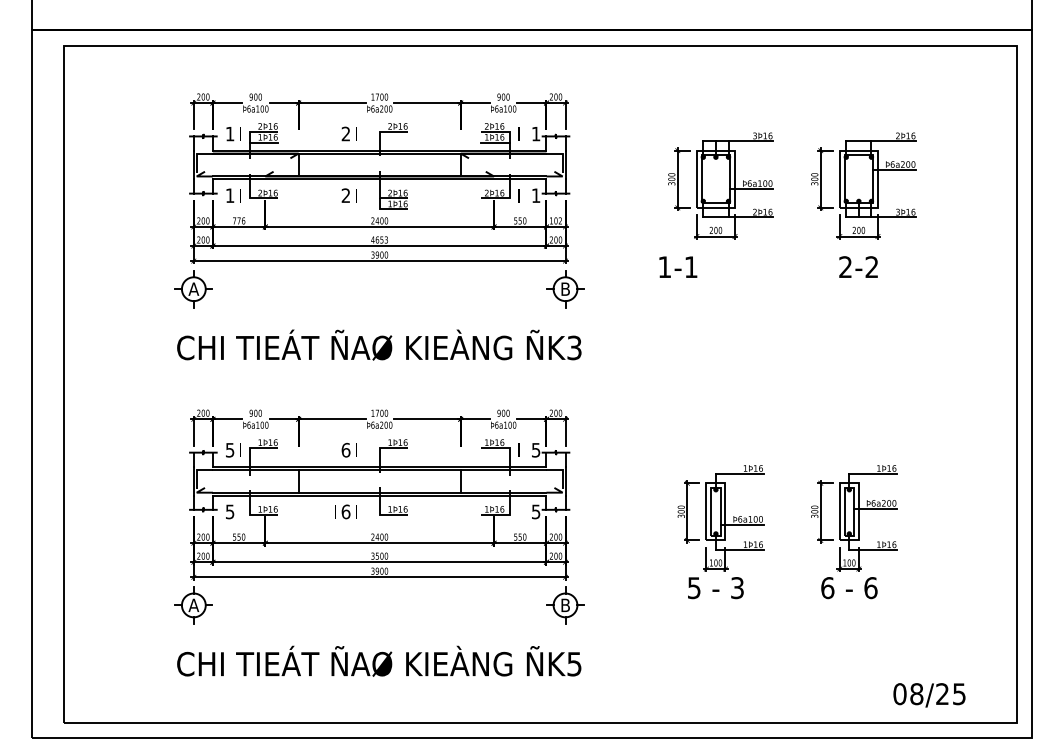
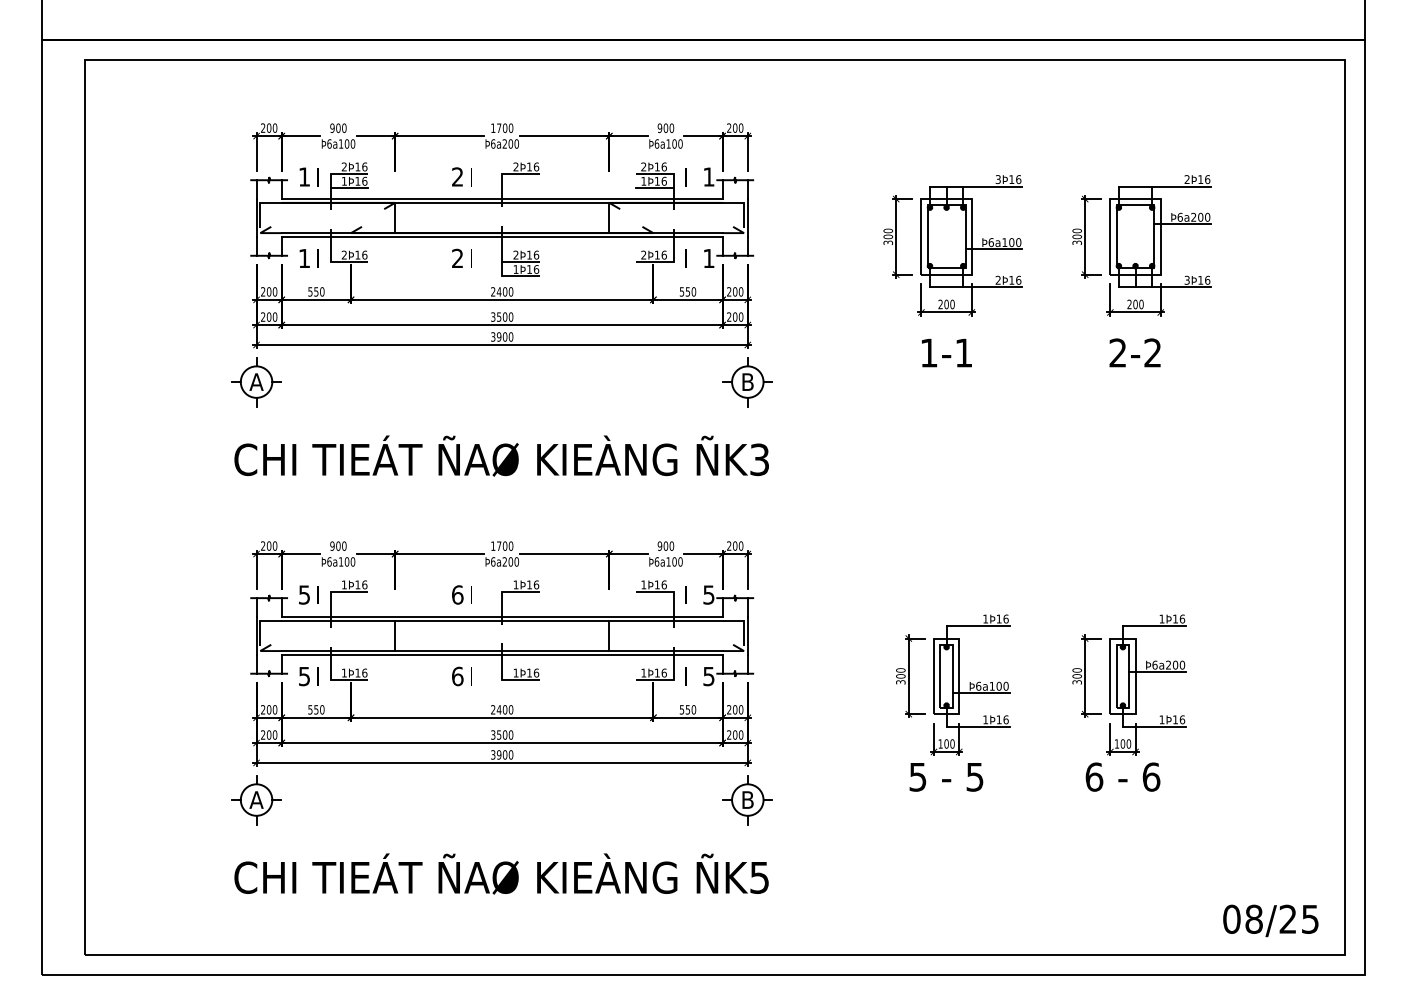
text: (239, 220) -> (316, 291), 776 -> 550
text: (556, 220) -> (735, 291), 102 -> 200
text: (379, 239) -> (501, 316), 4653 -> 3500
text: (678, 267) -> (946, 353), moved
line: (239, 511) -> (317, 676), added
line: (335, 511) -> (443, 676), removed
line: (518, 511) -> (685, 676), added
text: (737, 587) -> (975, 776), 3 -> 5
text: (929, 695) -> (1270, 920), moved

